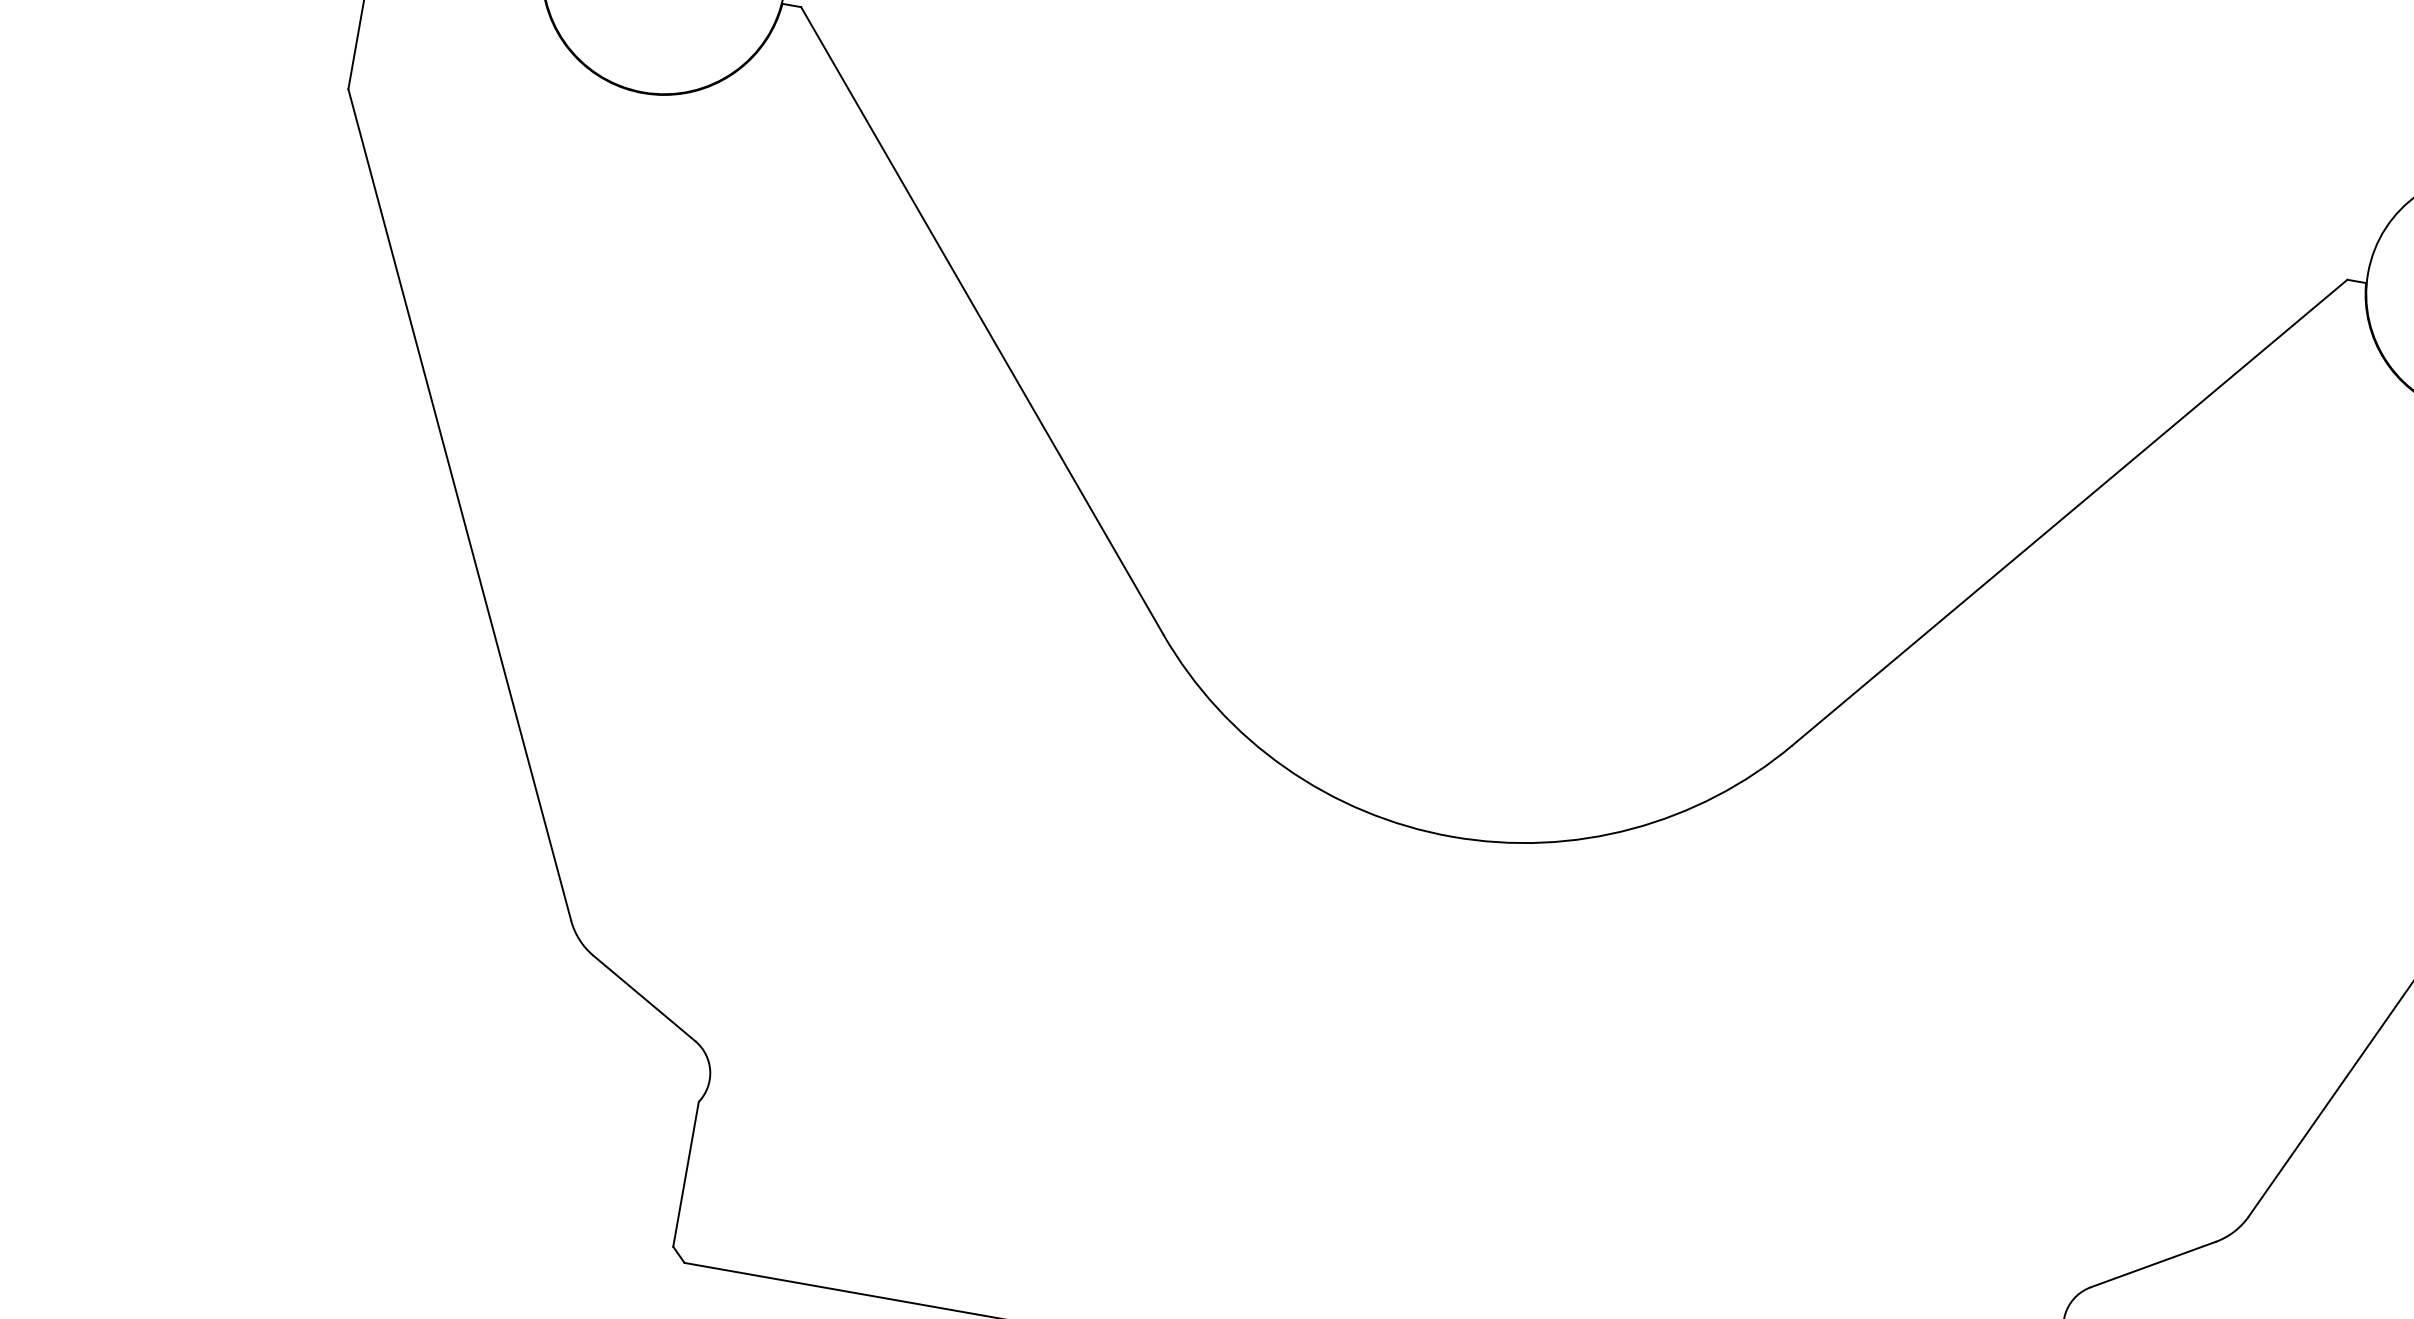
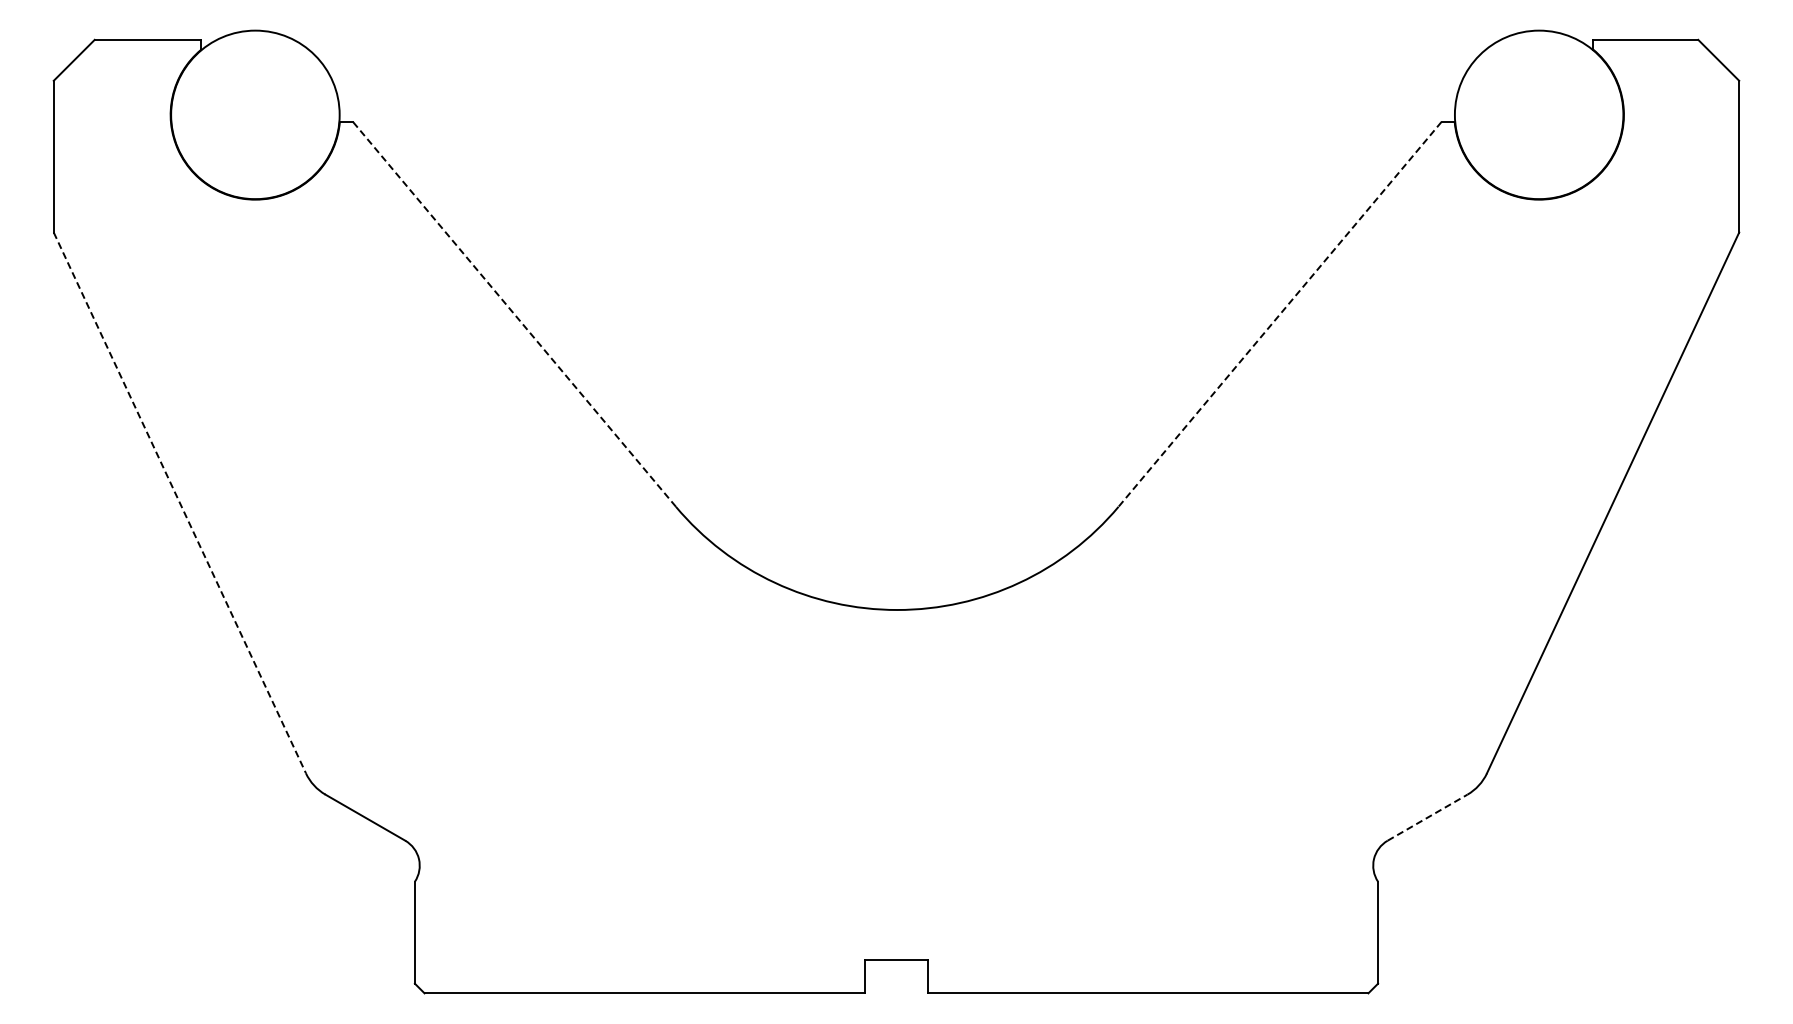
line: (982, 319) -> (514, 313), solid -> dashed
line: (460, 505) -> (180, 503), solid -> dashed
line: (2068, 512) -> (1279, 314), solid -> dashed
line: (2154, 1264) -> (1428, 817), solid -> dashed

